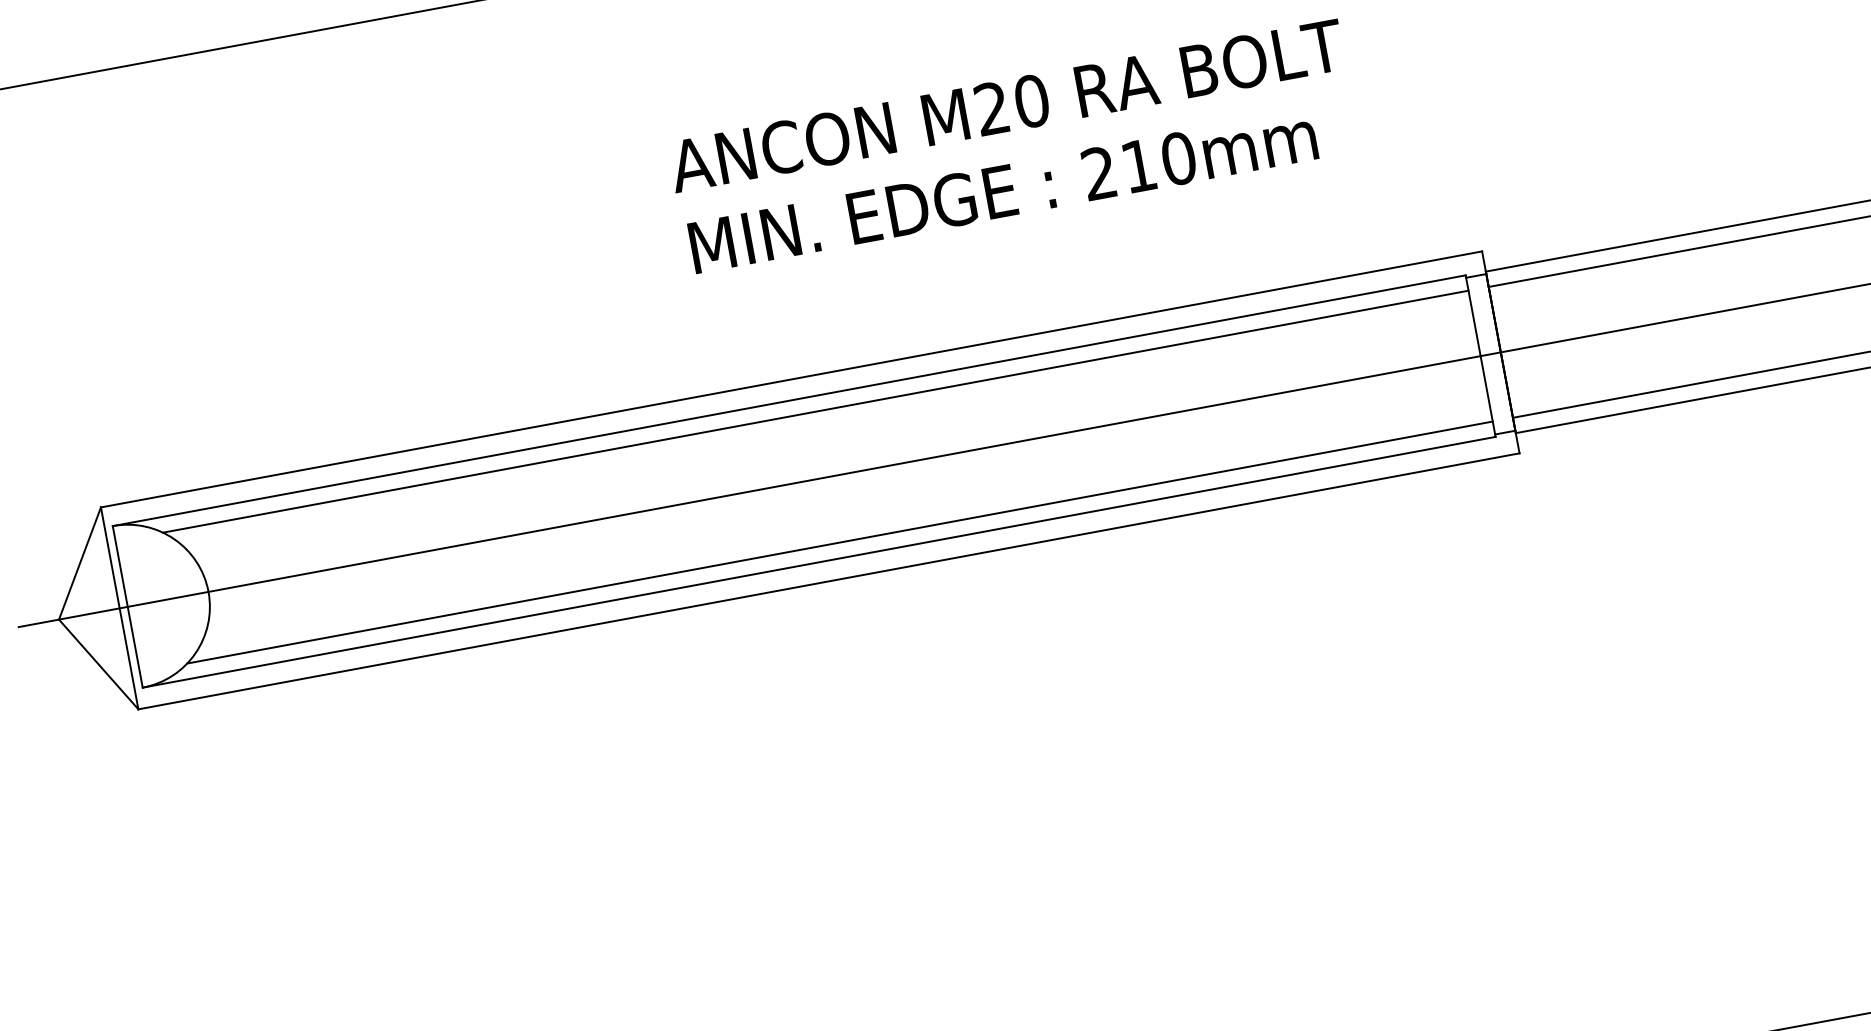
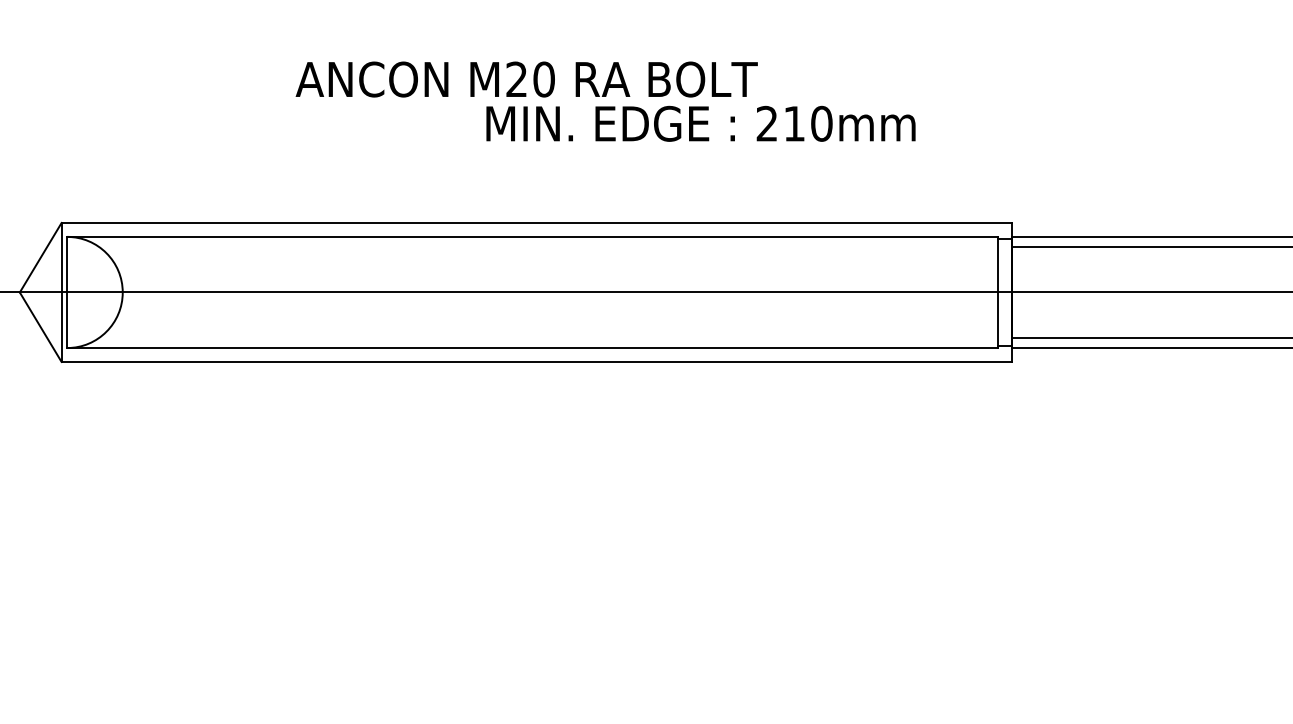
text: (1006, 105) -> (526, 79), moved
line: (814, 411) -> (548, 247), removed
line: (839, 542) -> (548, 337), removed

